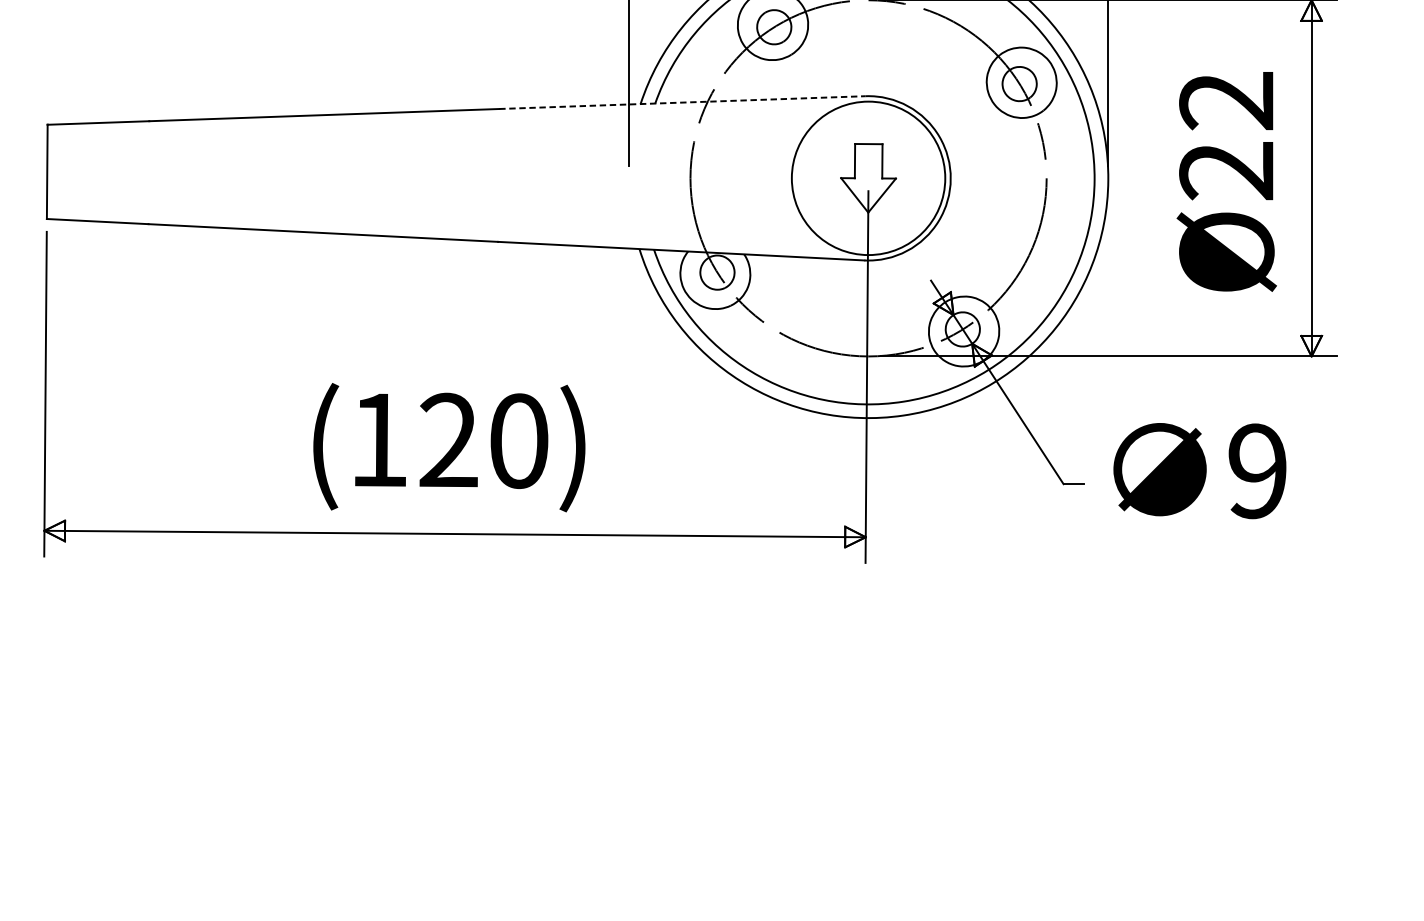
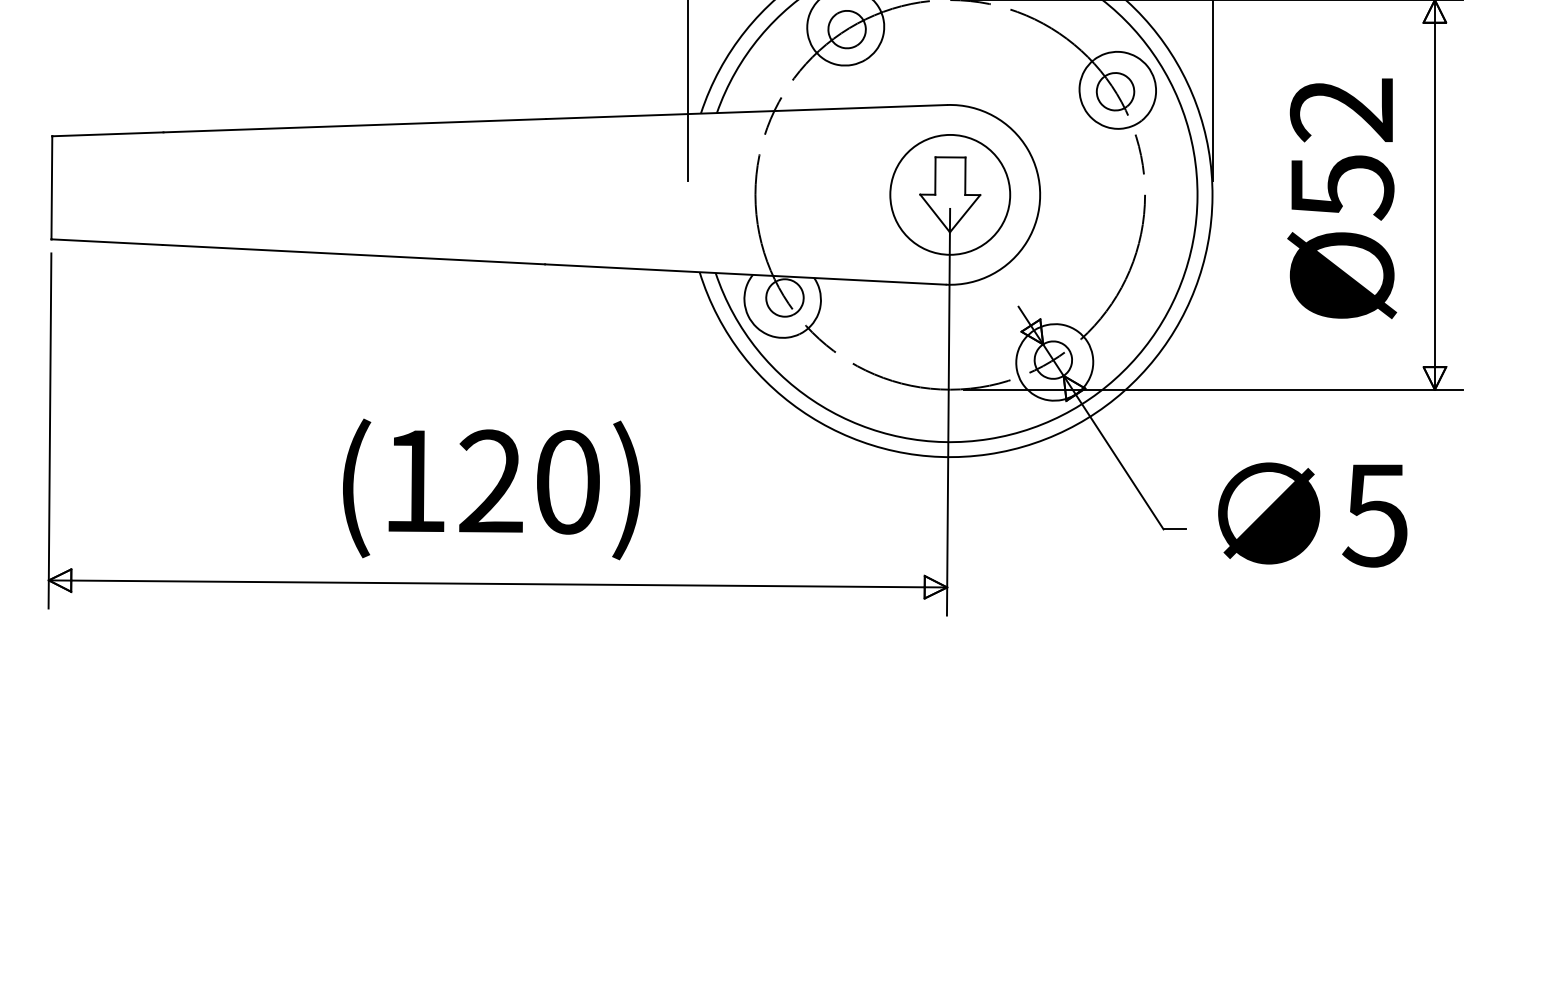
line: (682, 103) -> (746, 112), dashed -> solid
text: (1226, 171) -> (1341, 187), Ø22 -> Ø52
circle: (868, 178) -> (950, 194), size x0.71
text: (1256, 471) -> (1374, 515), 9 -> 5

